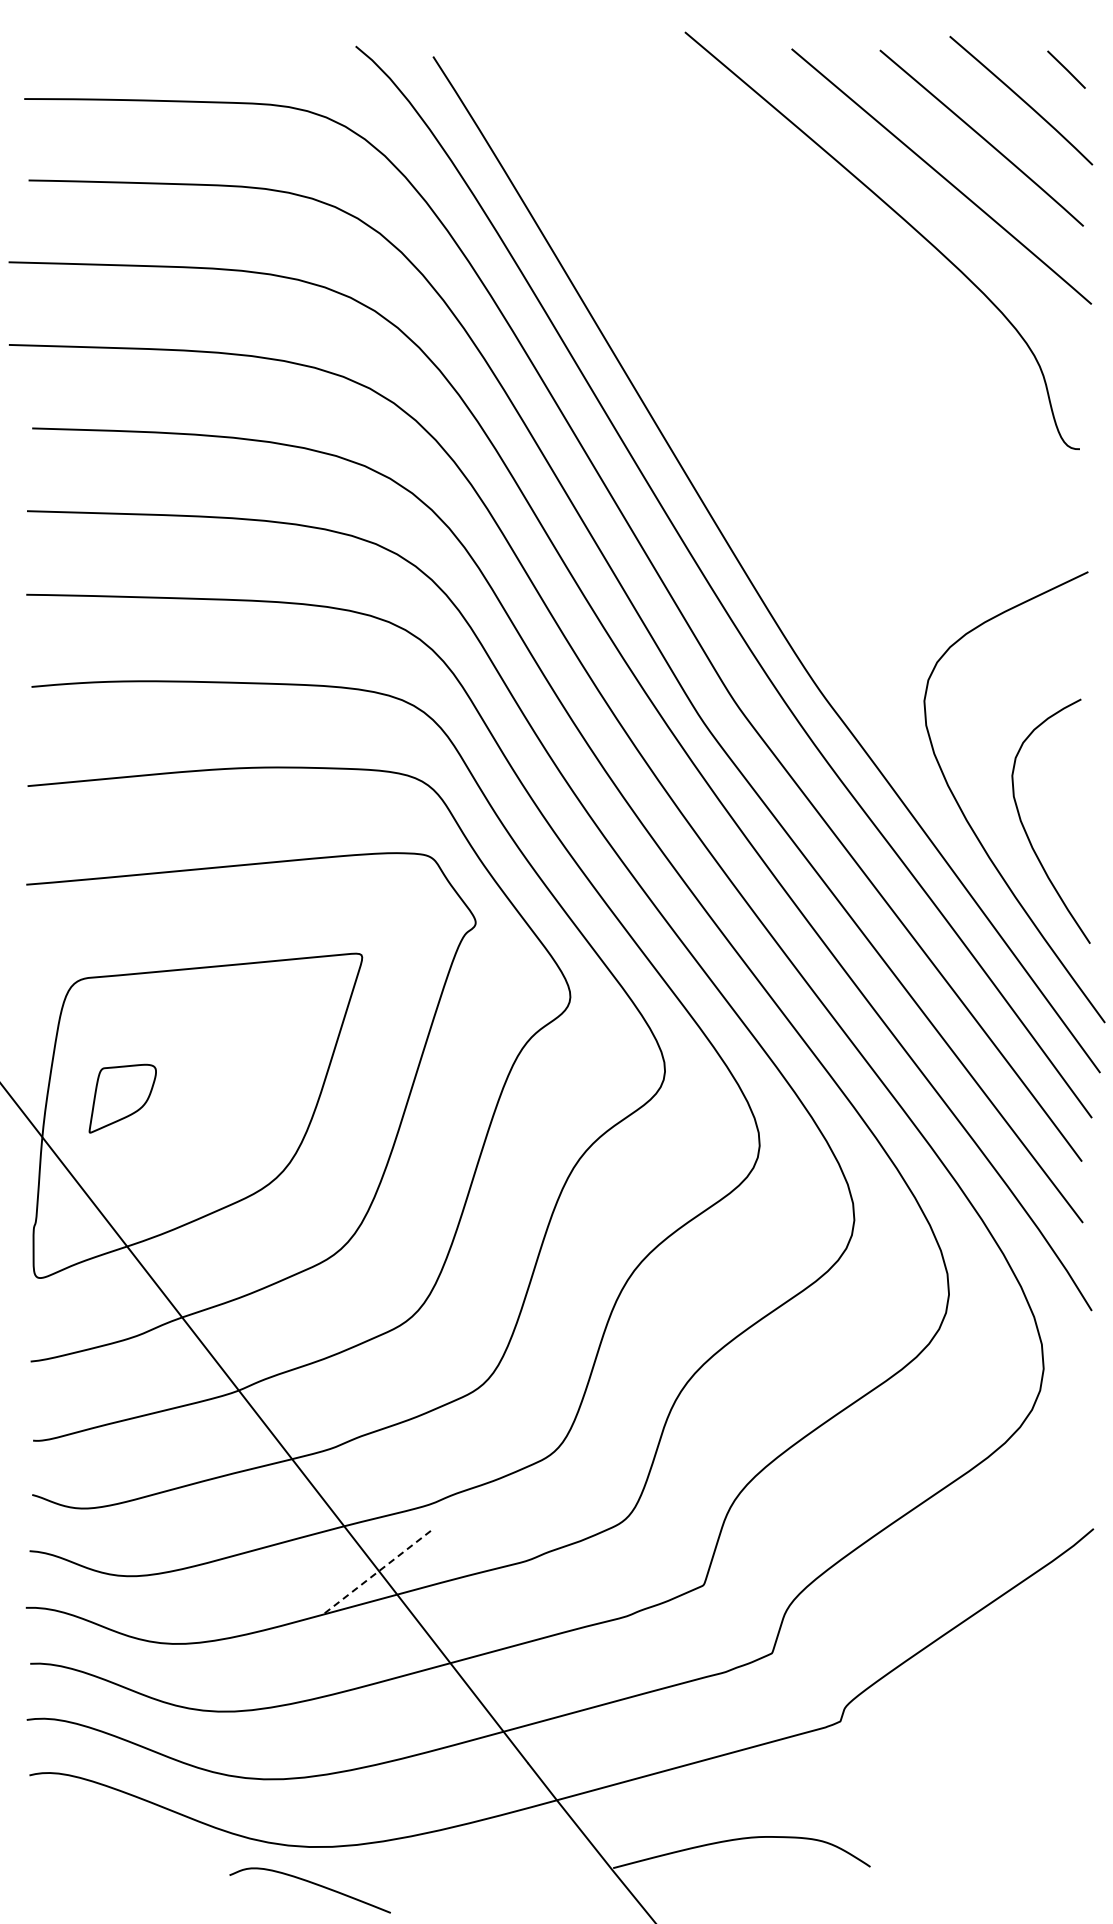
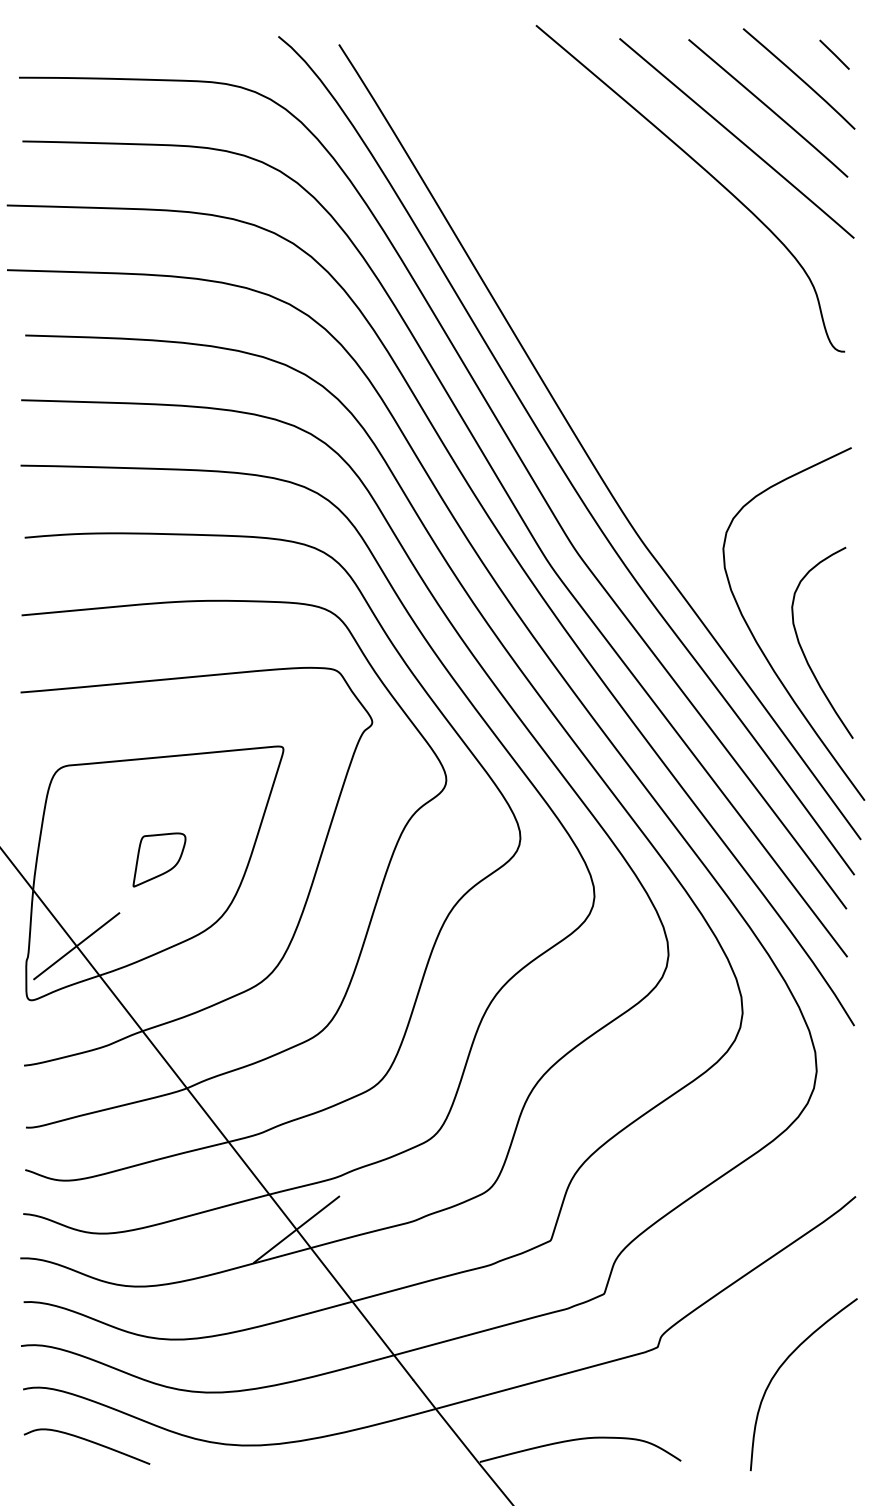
part: (122, 1098) -> (159, 859), moved
line: (97, 1208) -> (76, 945), added
line: (379, 1571) -> (296, 1229), dashed -> solid
curve: (1000, 1744) -> (782, 1365), added
curve: (310, 1883) -> (87, 1441), moved

